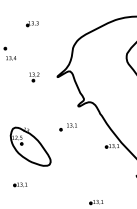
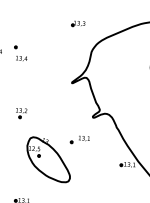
part: (32, 24) -> (78, 24), moved
part: (34, 77) -> (21, 113), moved
part: (30, 146) -> (48, 159), moved

